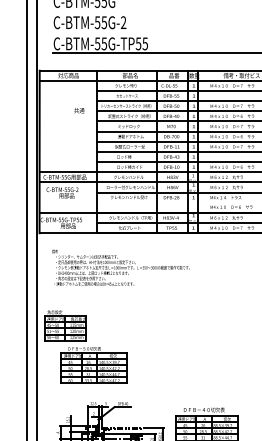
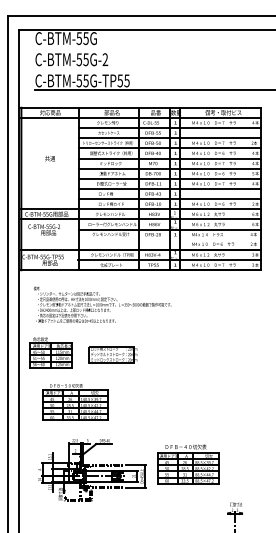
text: (78, 110) -> (49, 158), moved
part: (130, 317) -> (112, 354), added
part: (64, 325) -> (50, 352), moved

